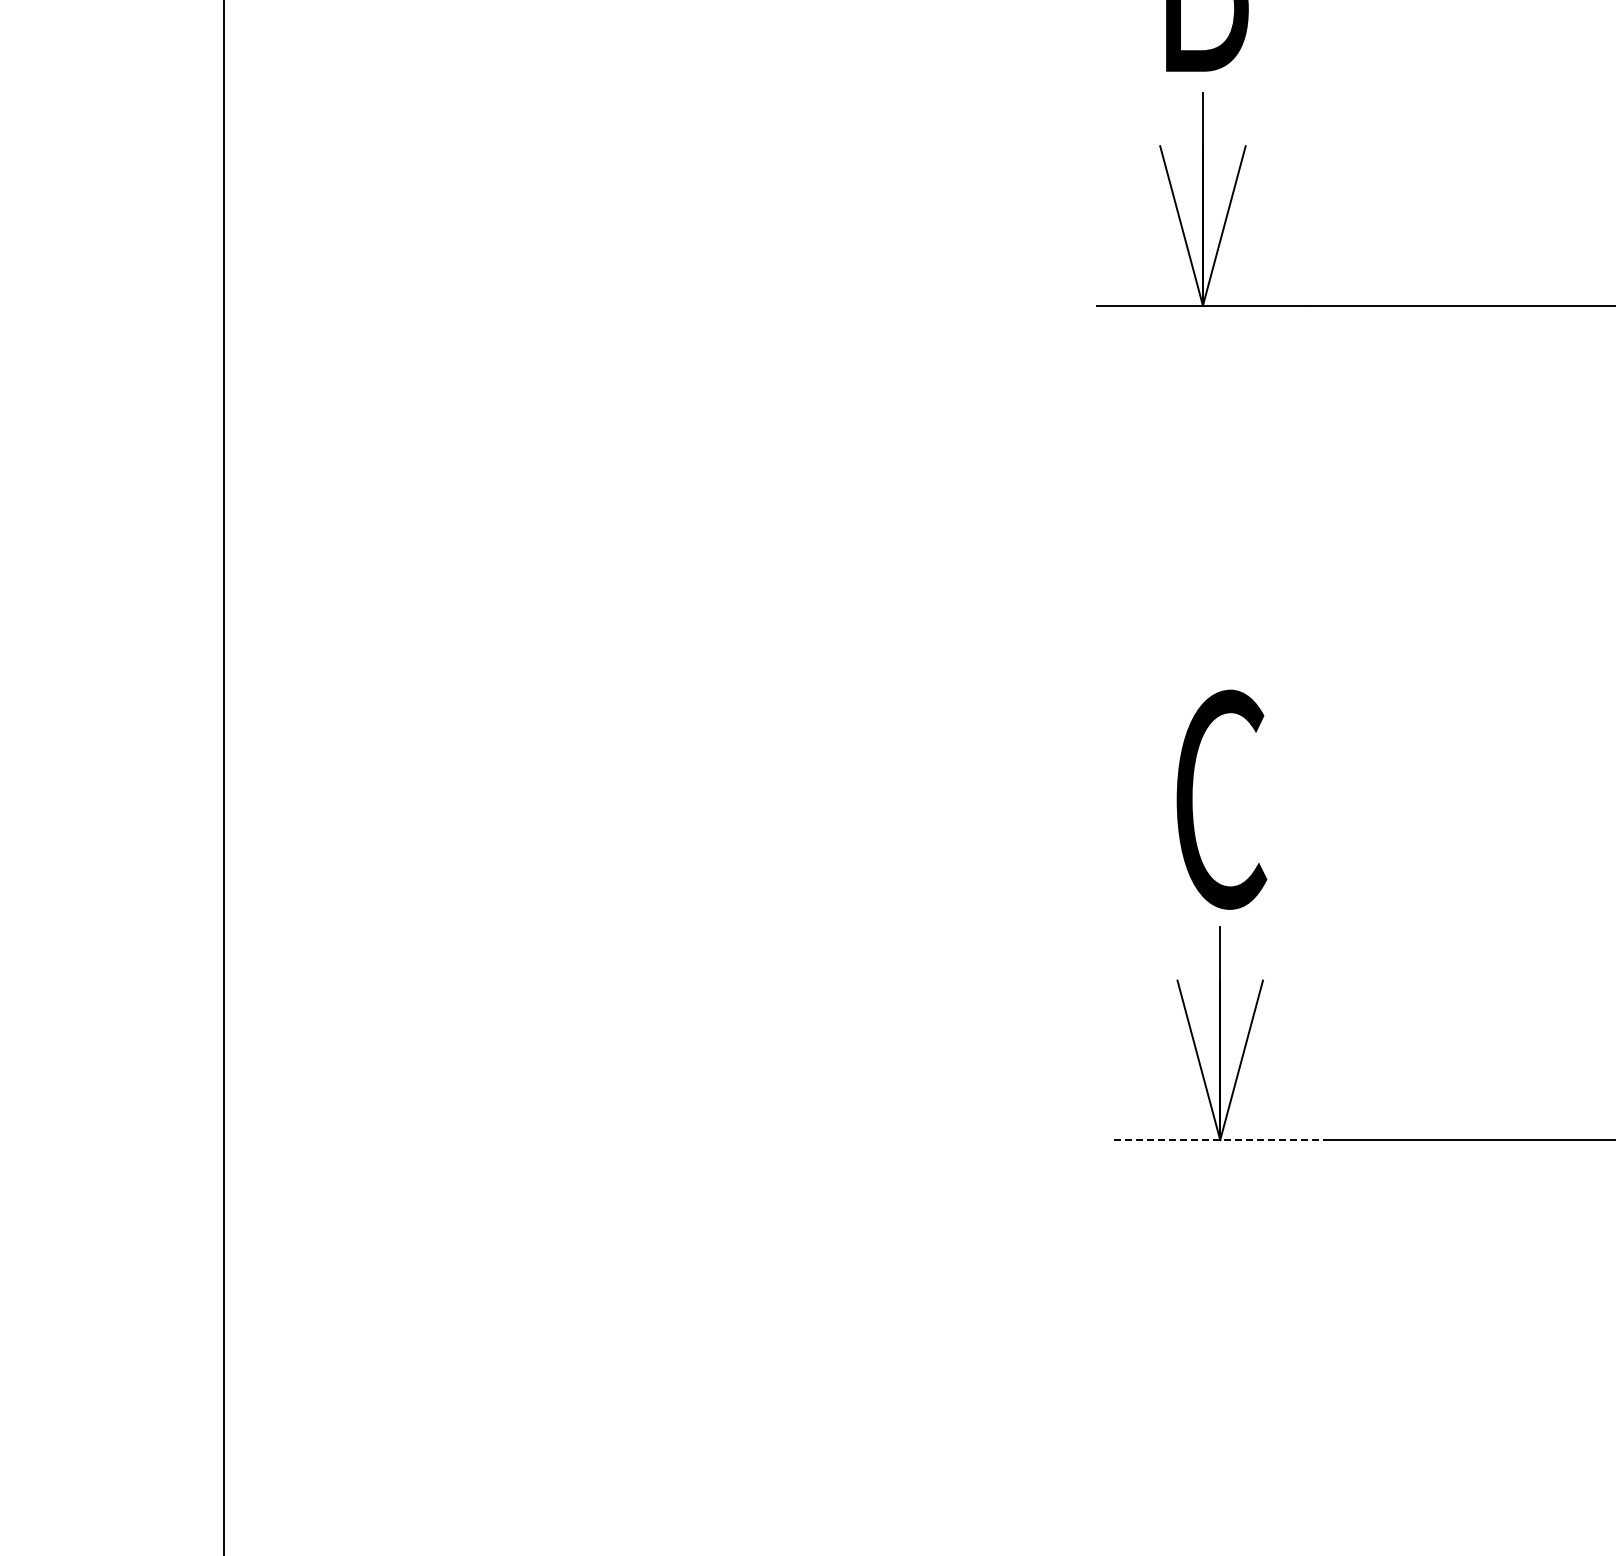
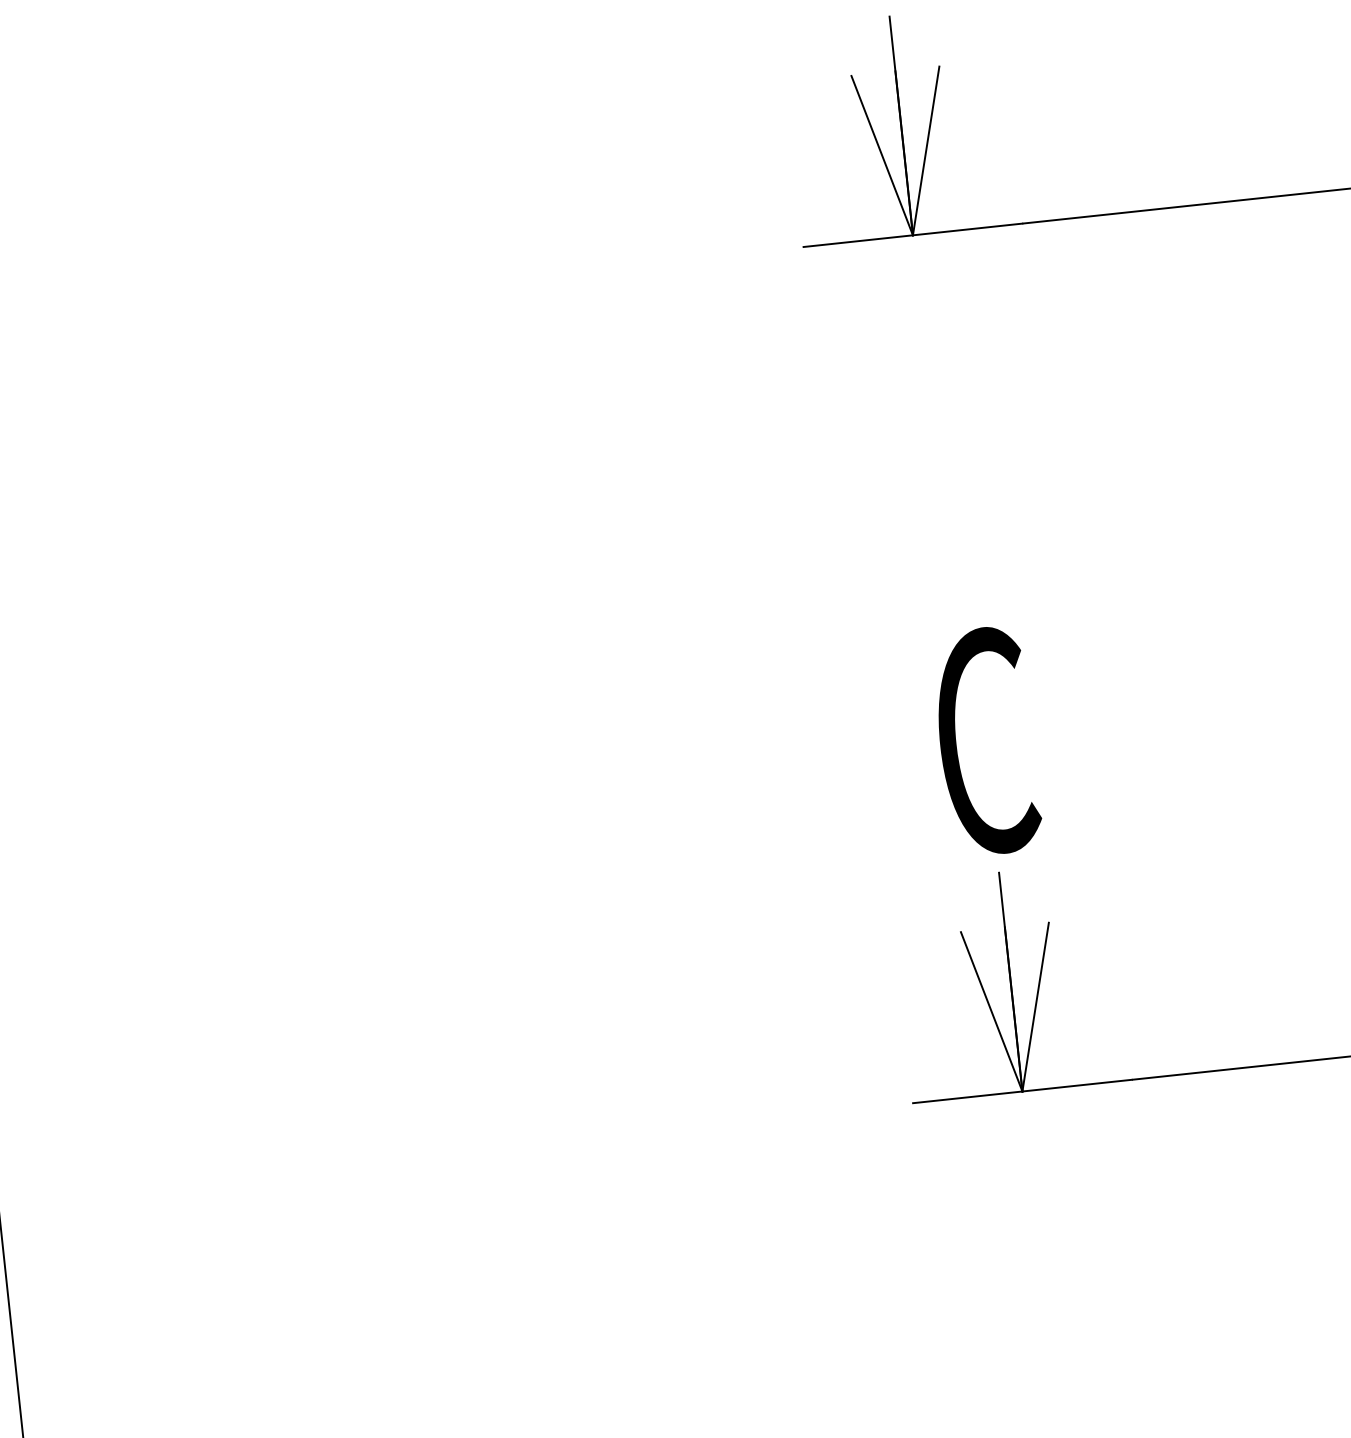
line: (1220, 1140) -> (1022, 1091), dashed -> solid

